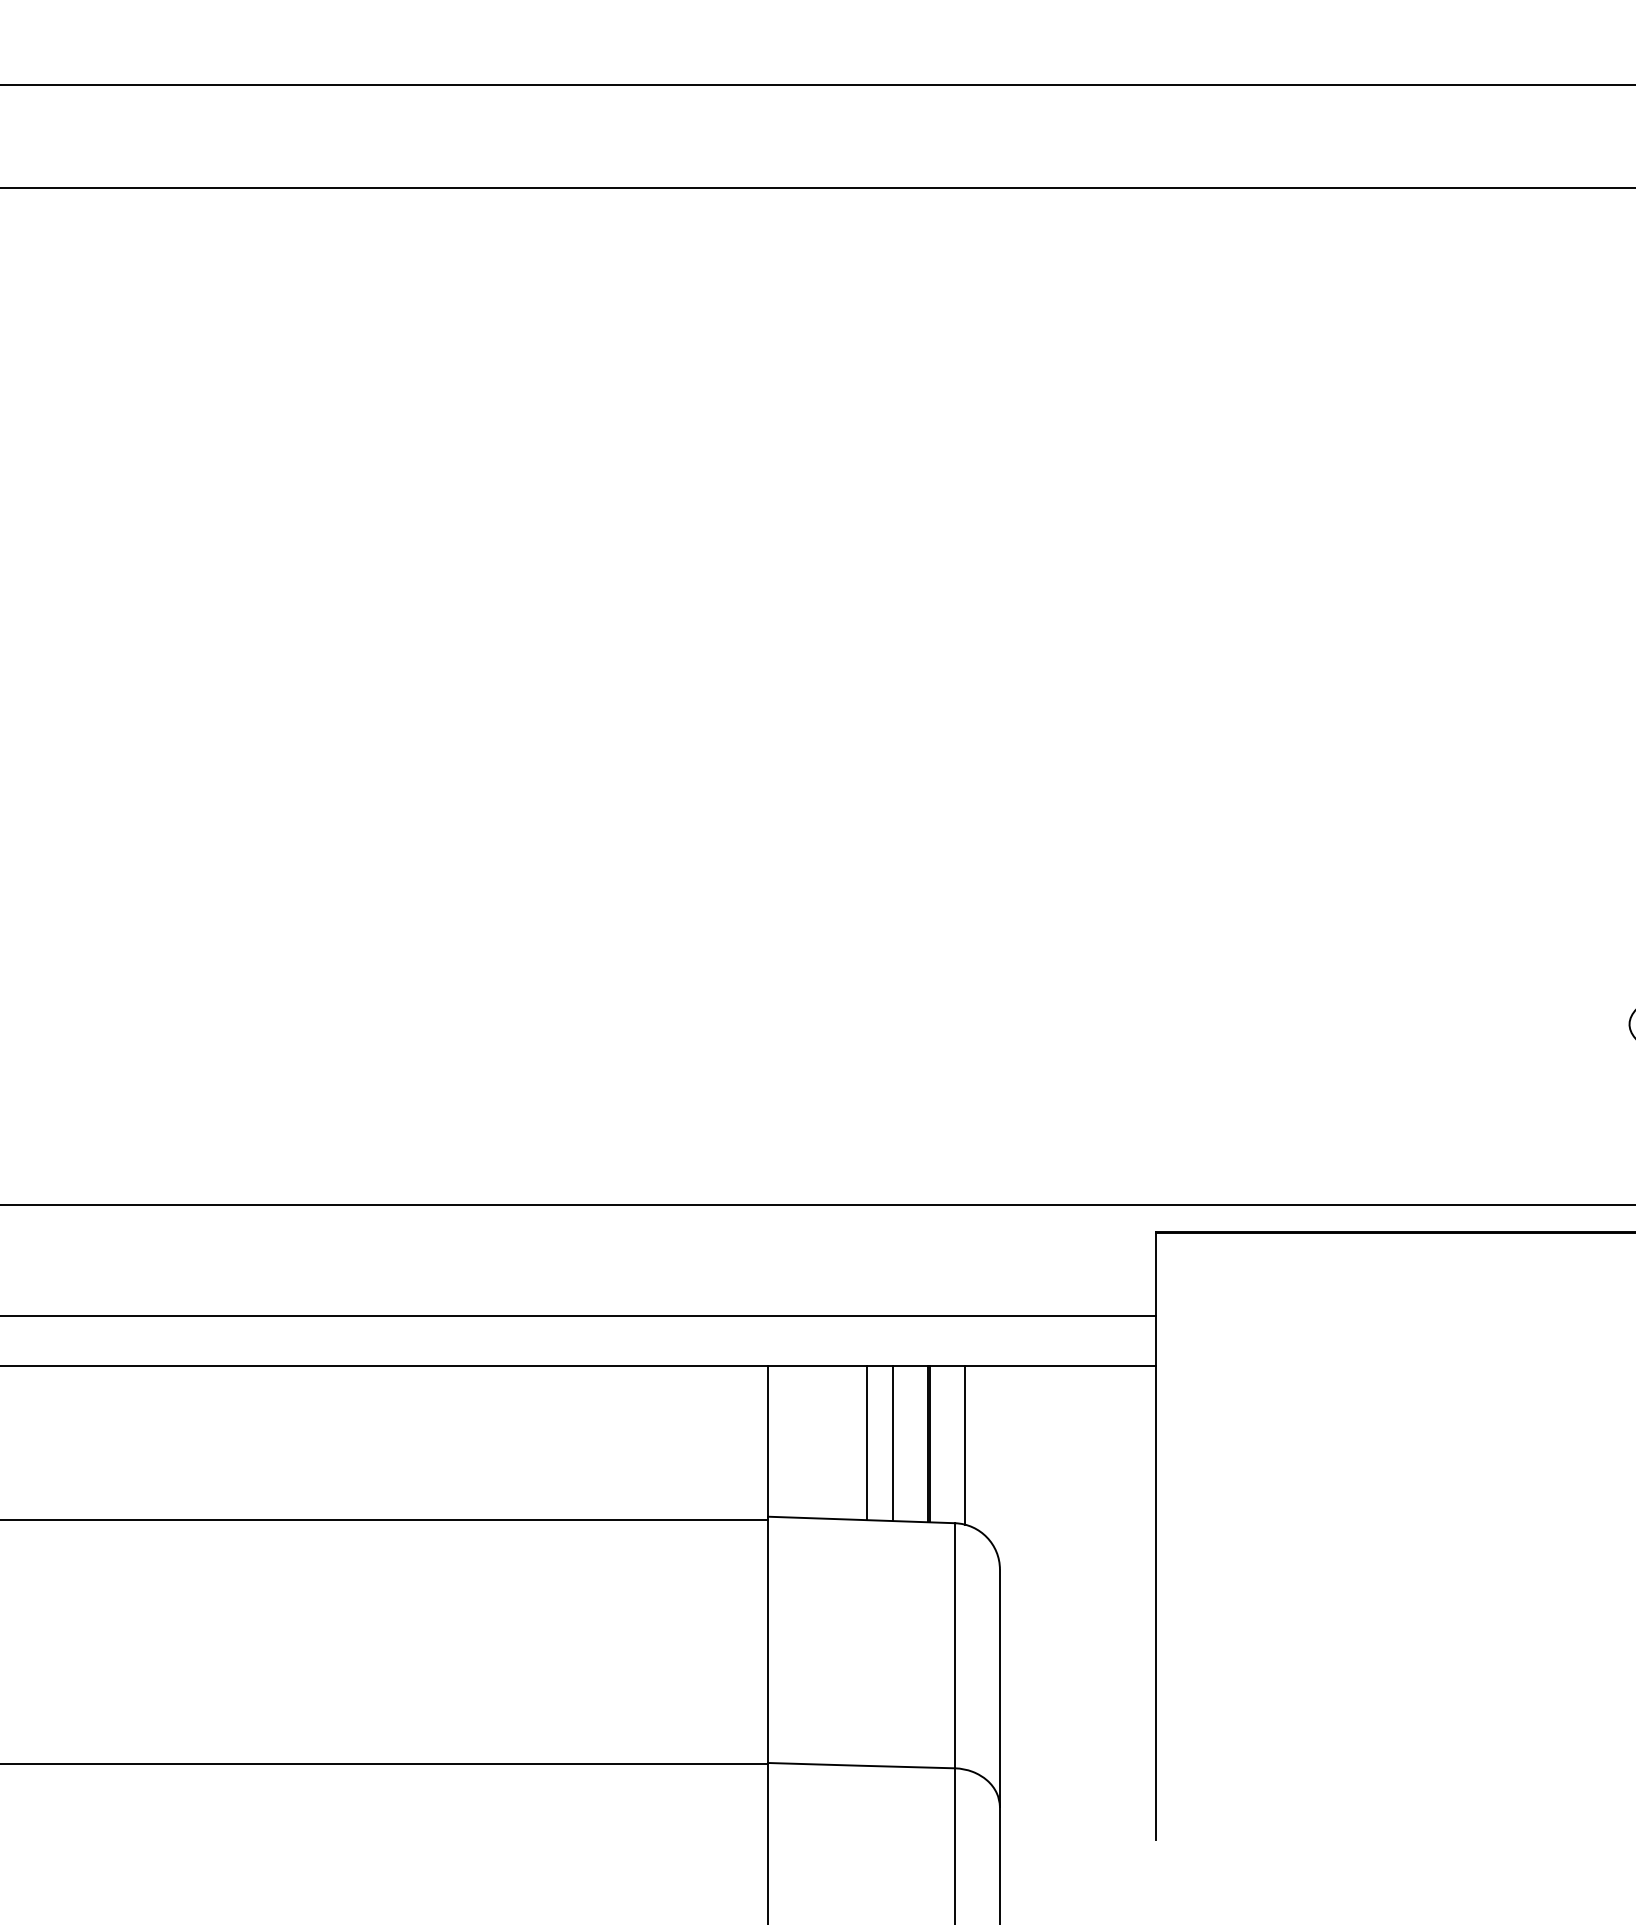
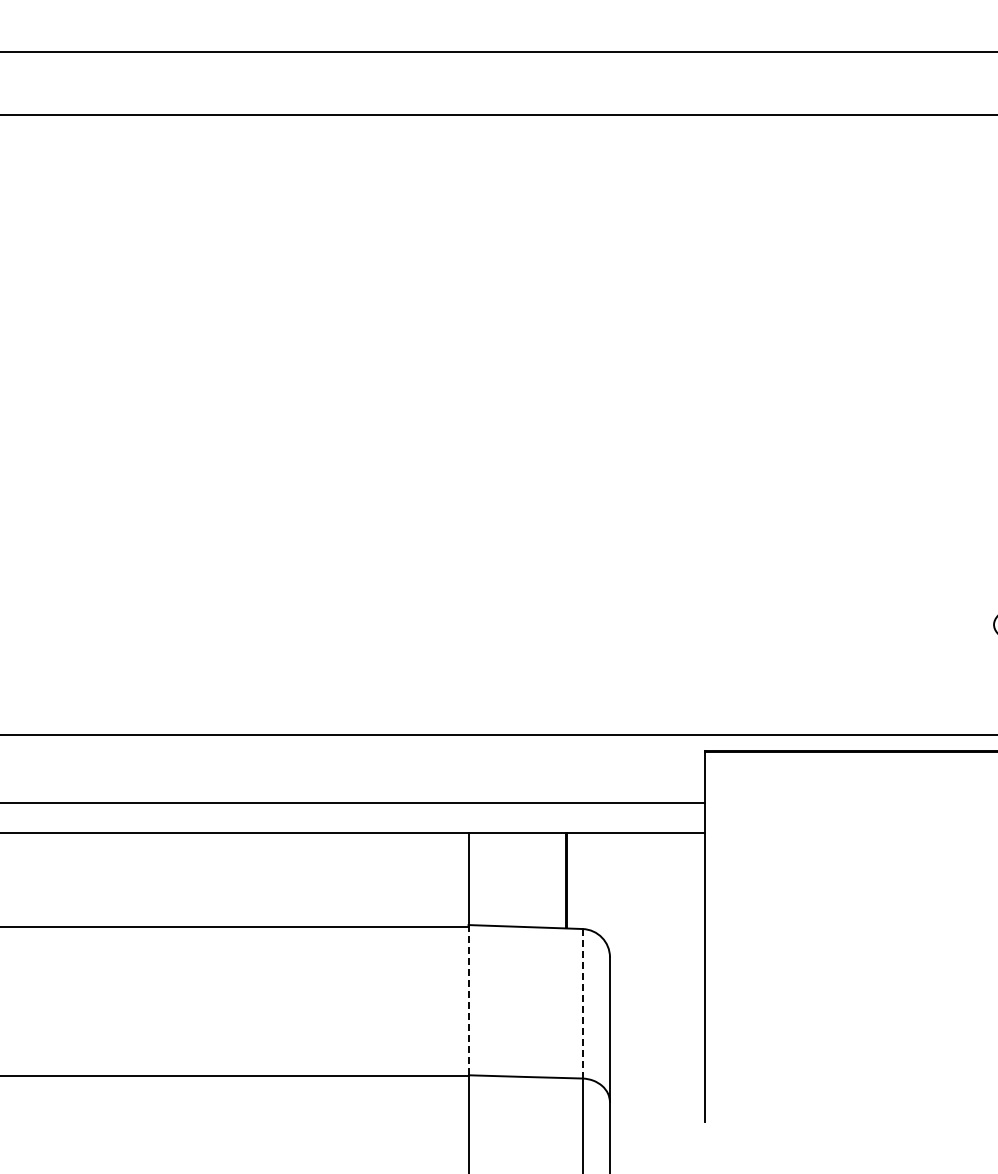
line: (866, 1443) -> (528, 880), removed
line: (892, 1443) -> (544, 880), removed
line: (964, 1445) -> (588, 881), removed
line: (767, 1638) -> (468, 999), solid -> dashed
line: (954, 1645) -> (582, 1003), solid -> dashed

